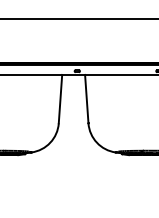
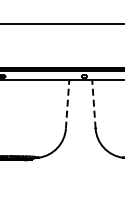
line: (60, 98) -> (67, 103), solid -> dashed
line: (86, 98) -> (93, 103), solid -> dashed

